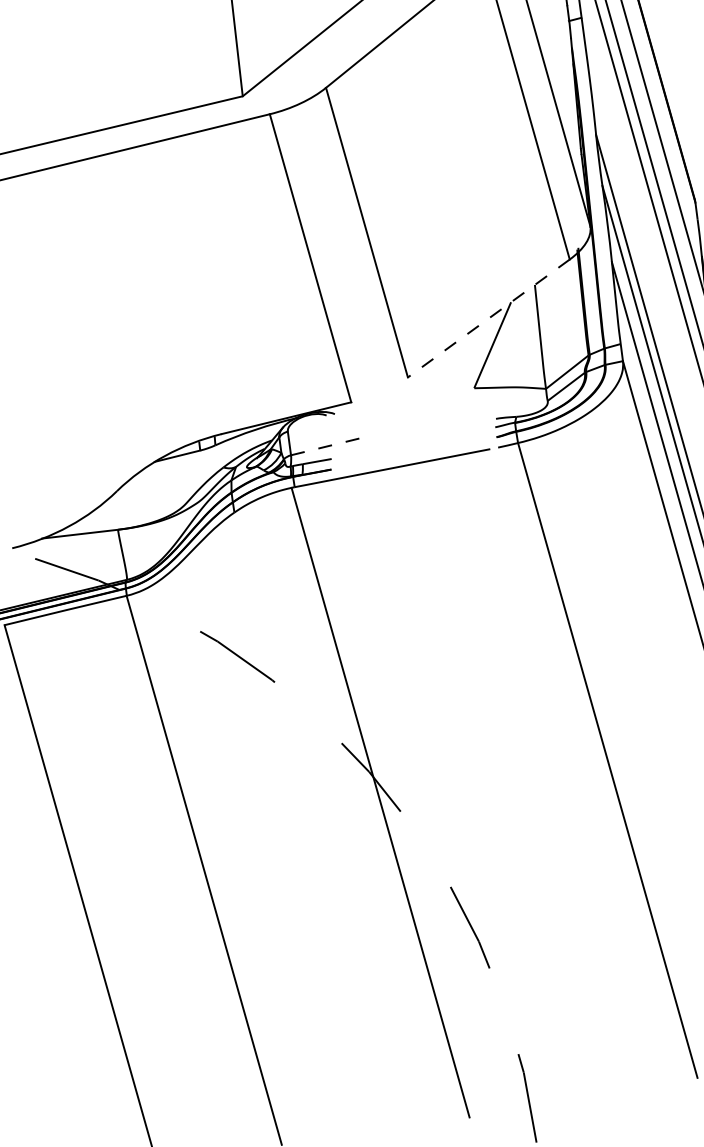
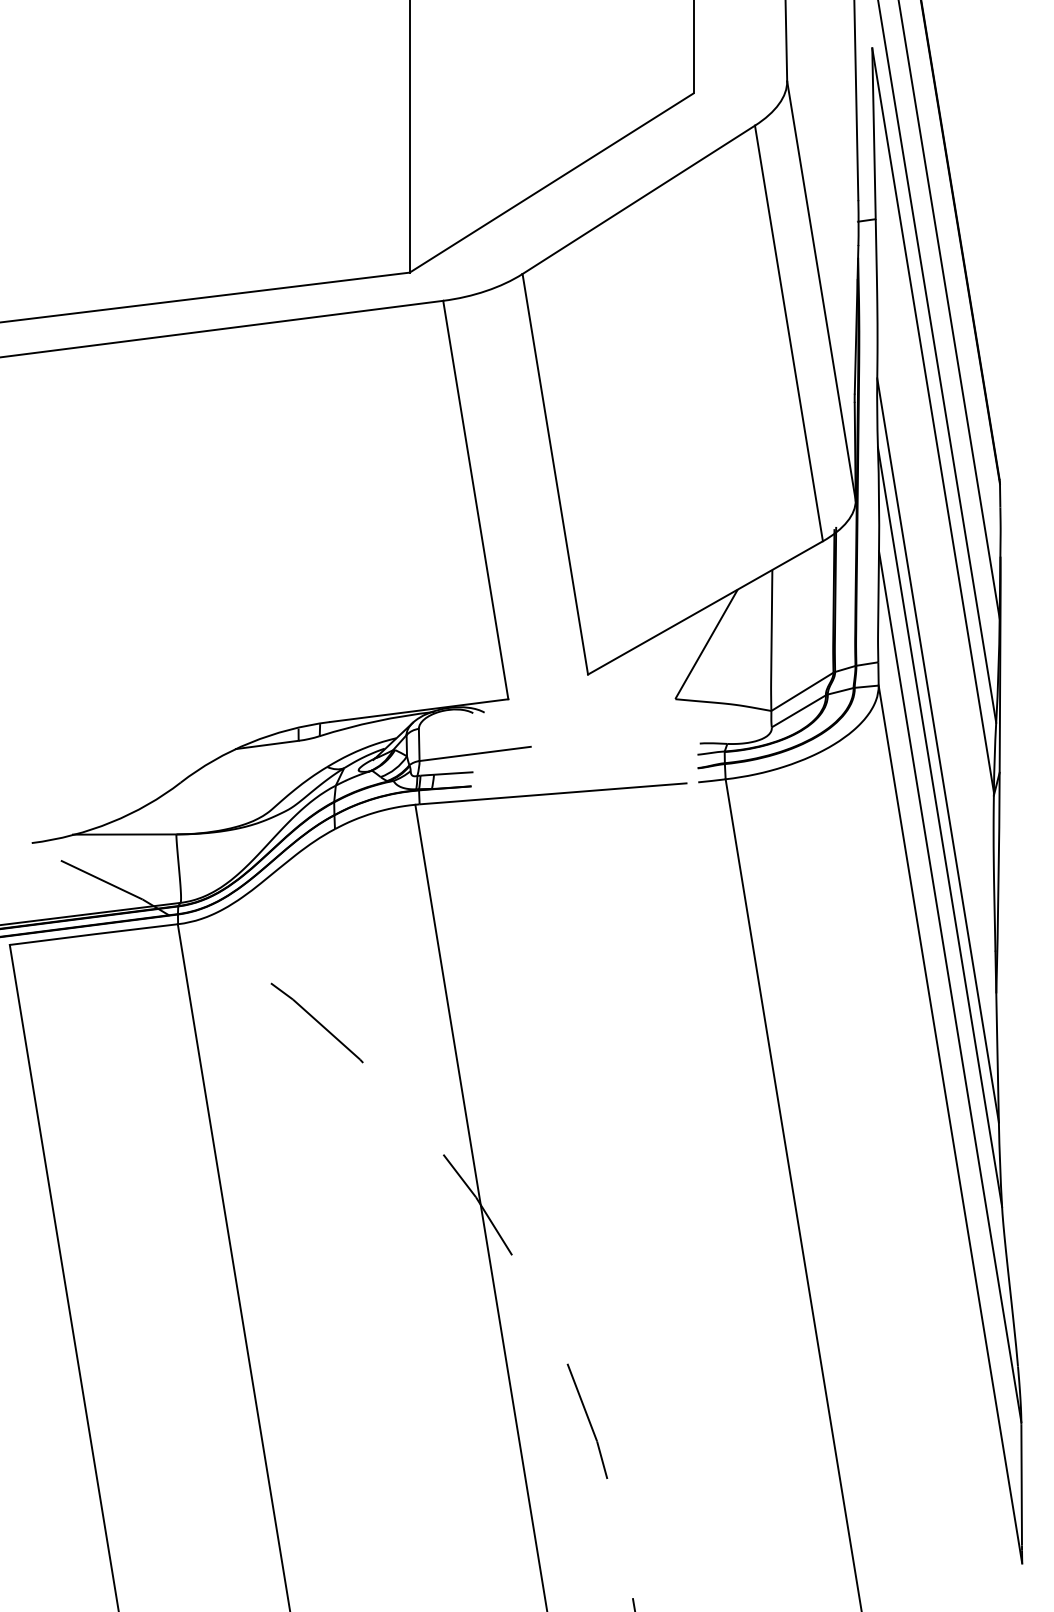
line: (488, 318) -> (705, 608), dashed -> solid
line: (331, 445) -> (475, 753), dashed -> solid

